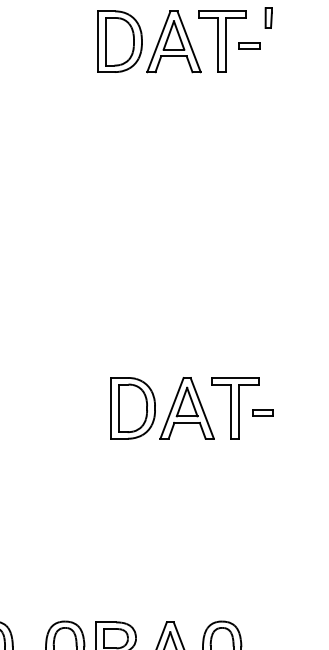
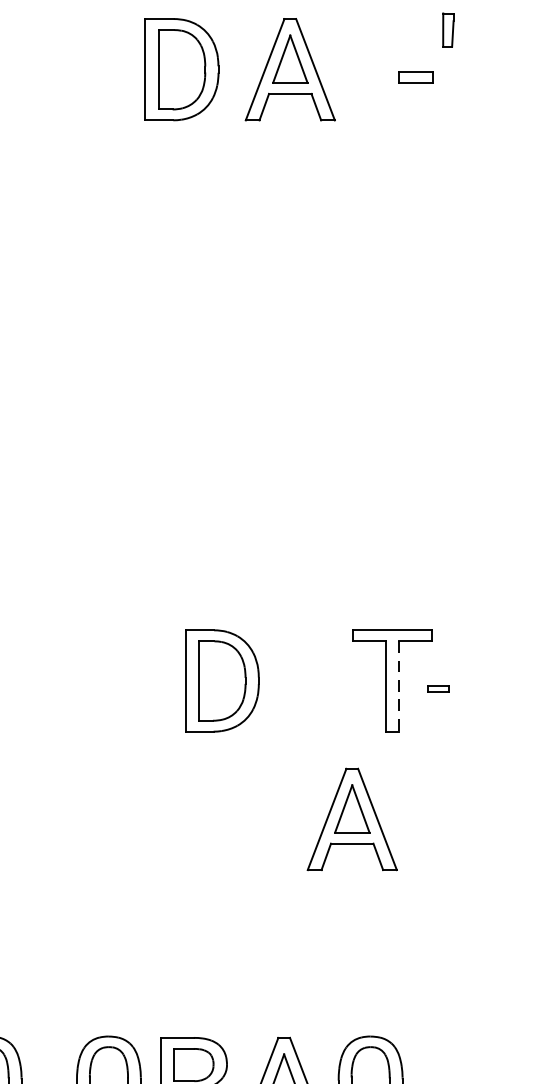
part: (119, 41) -> (181, 69), moved
part: (222, 41) -> (371, 69), removed
part: (186, 408) -> (351, 819), moved
line: (239, 412) -> (399, 687), solid -> dashed
part: (262, 412) -> (437, 687), size x0.6

